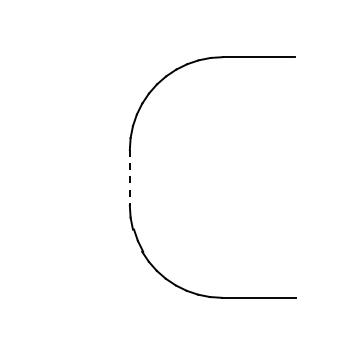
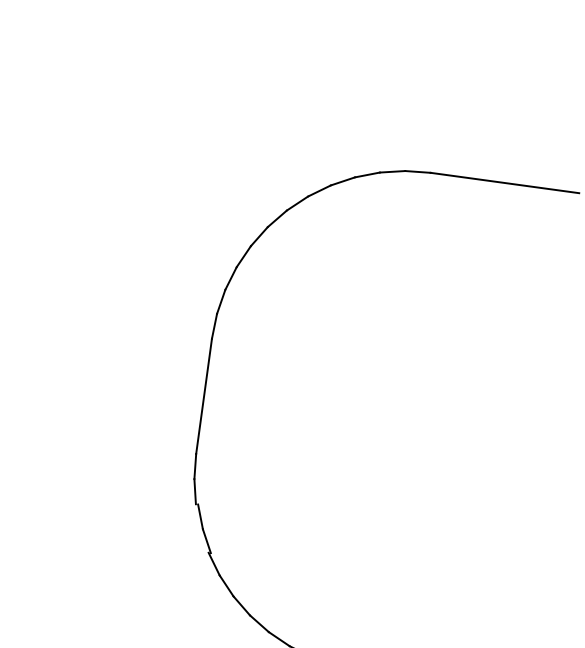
line: (129, 177) -> (203, 395), dashed -> solid

